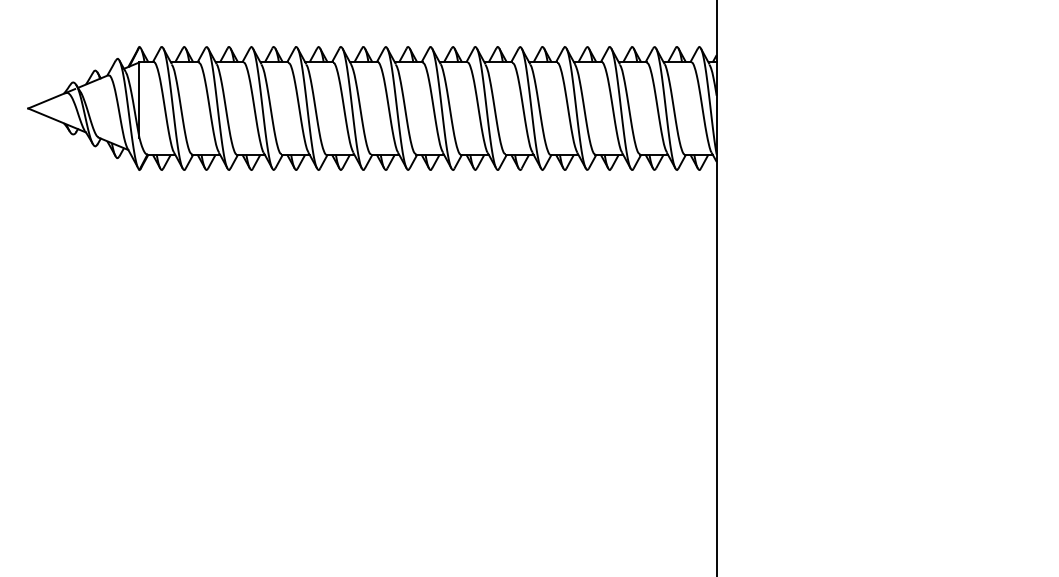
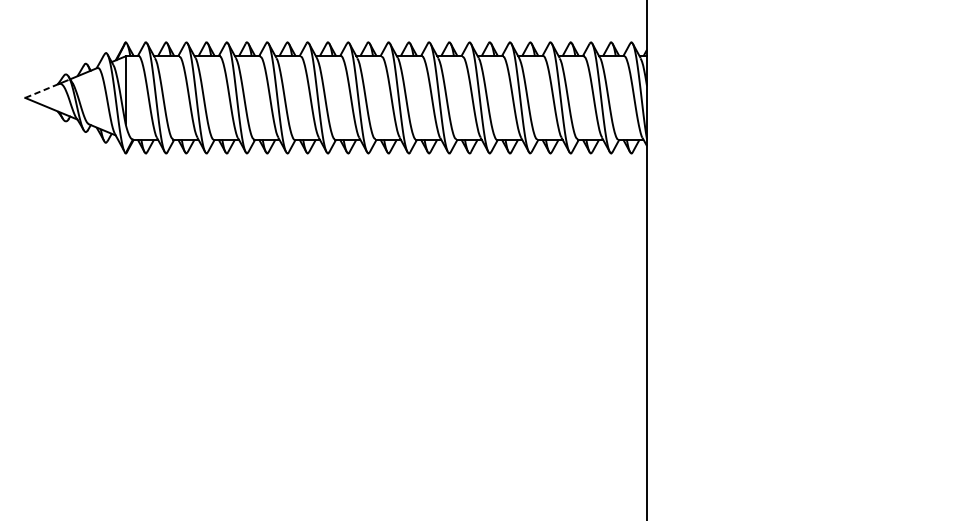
line: (46, 101) -> (41, 91), solid -> dashed

